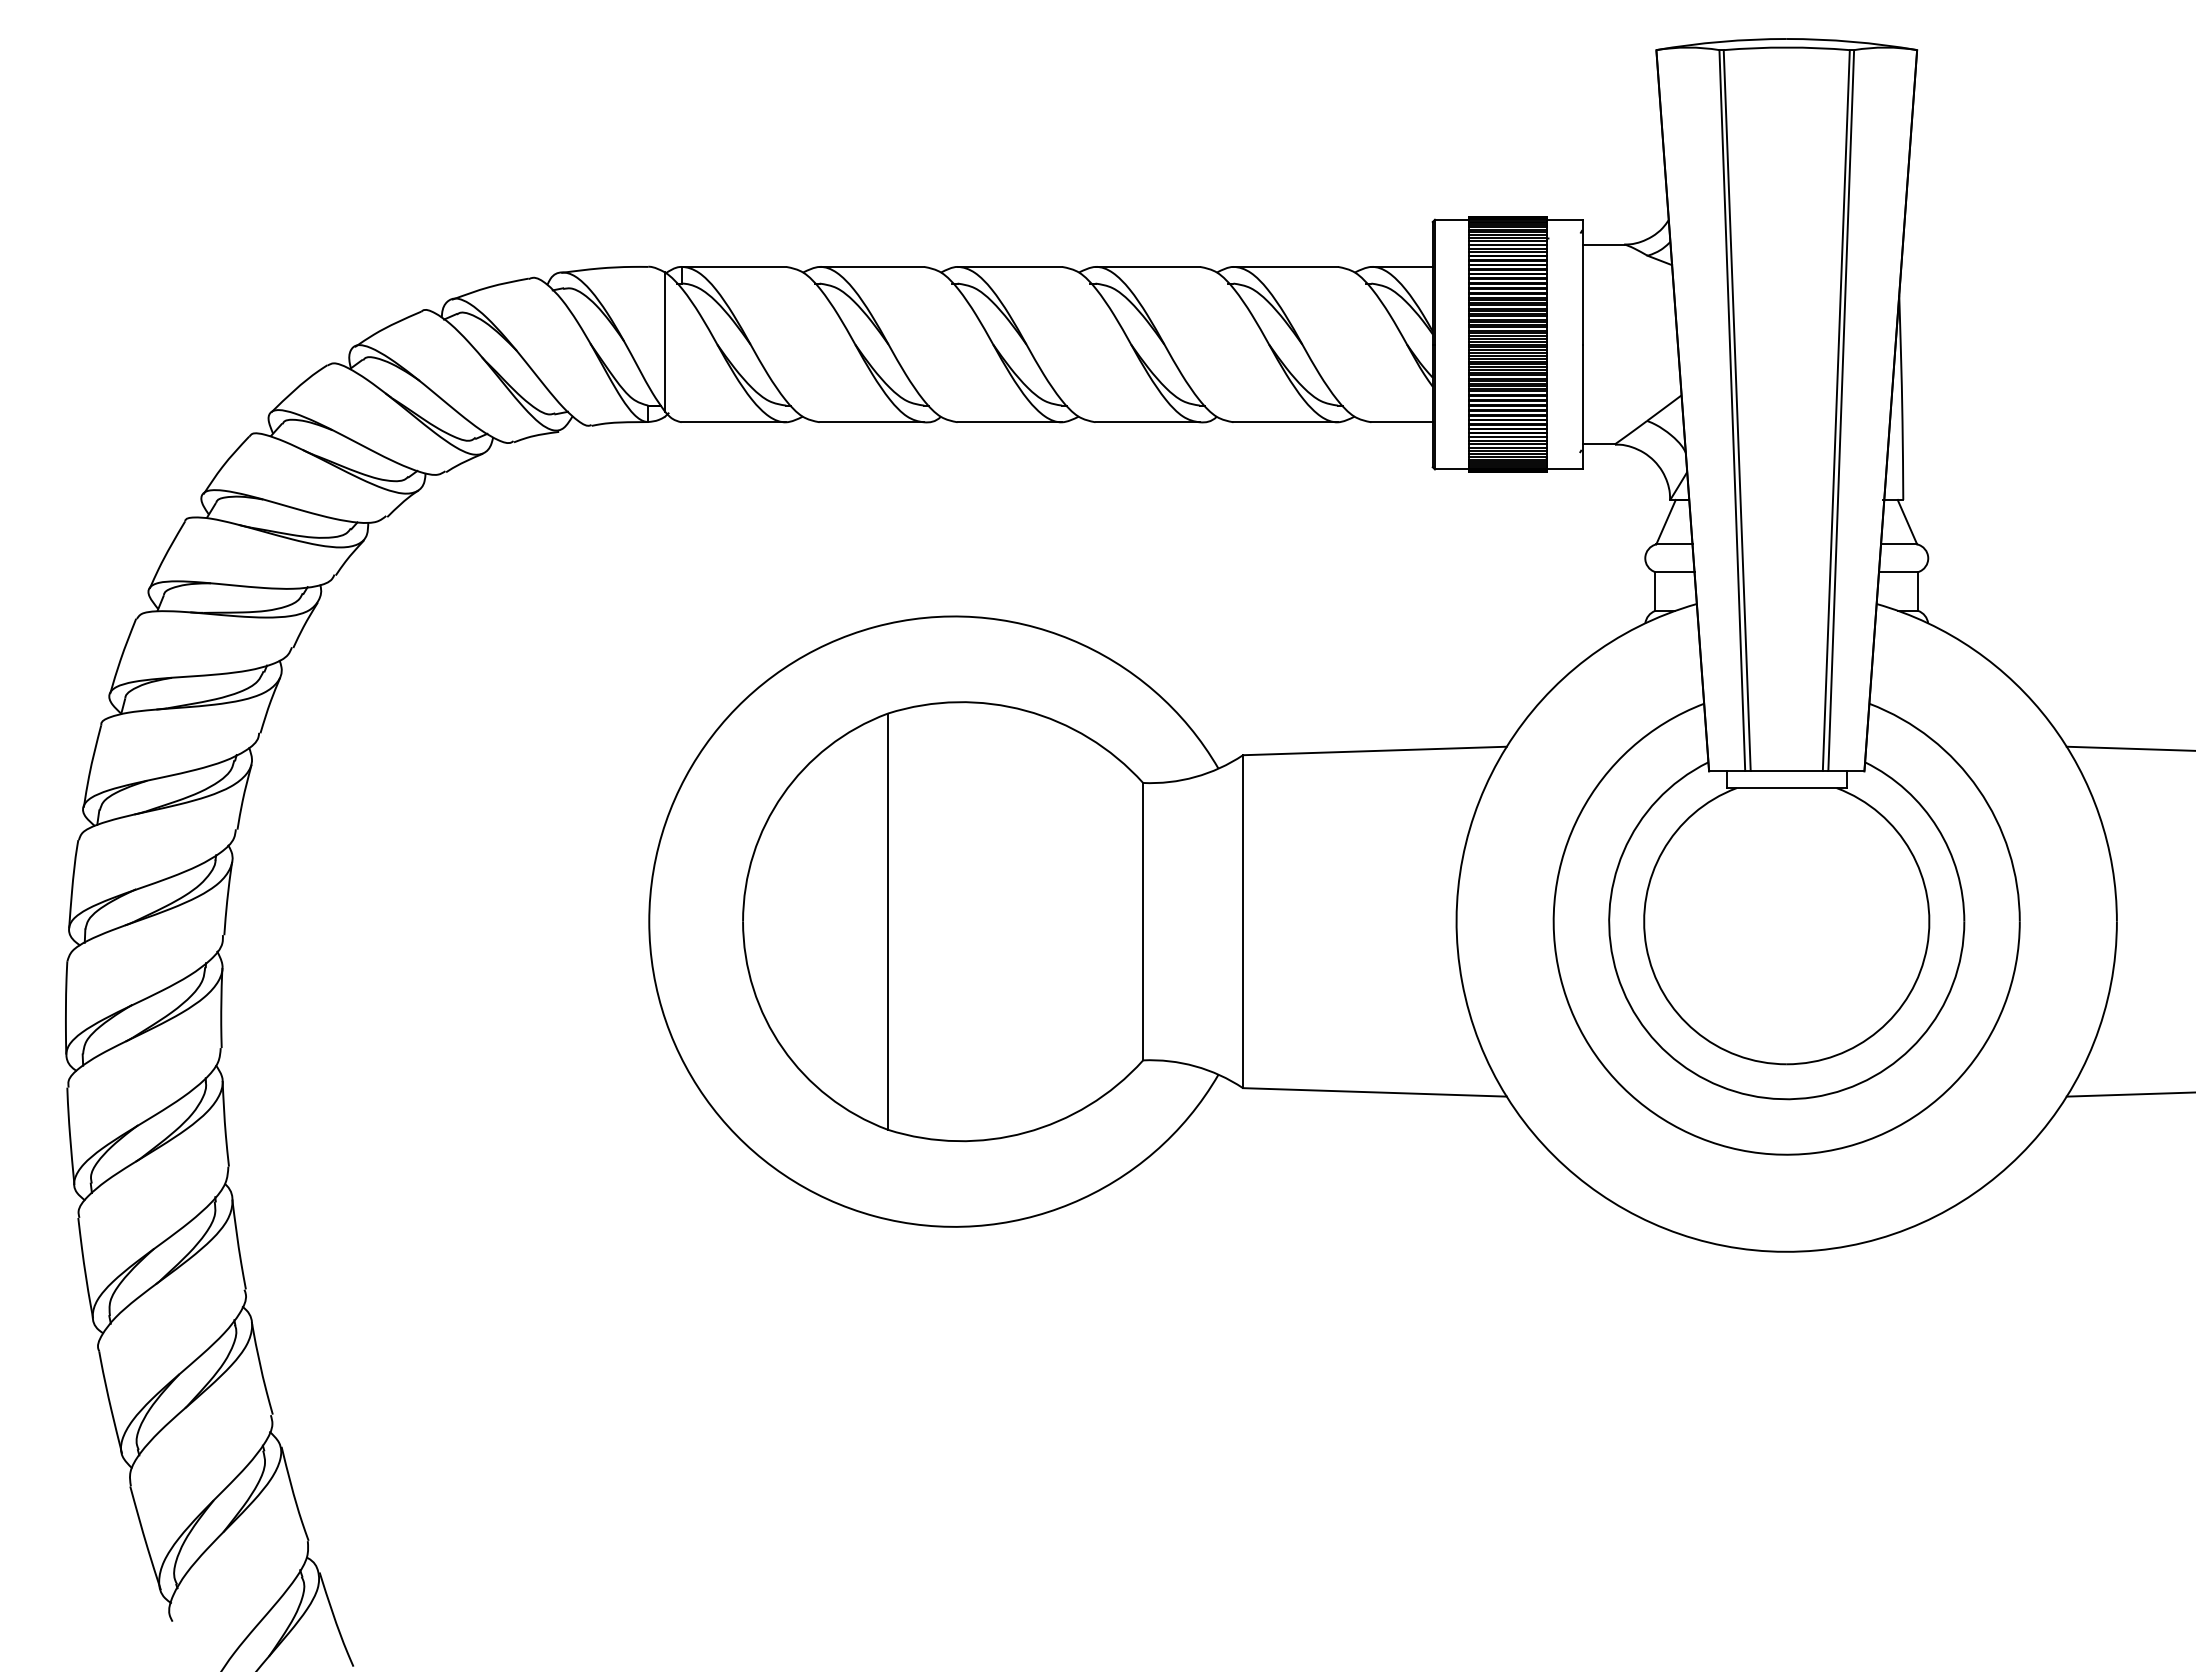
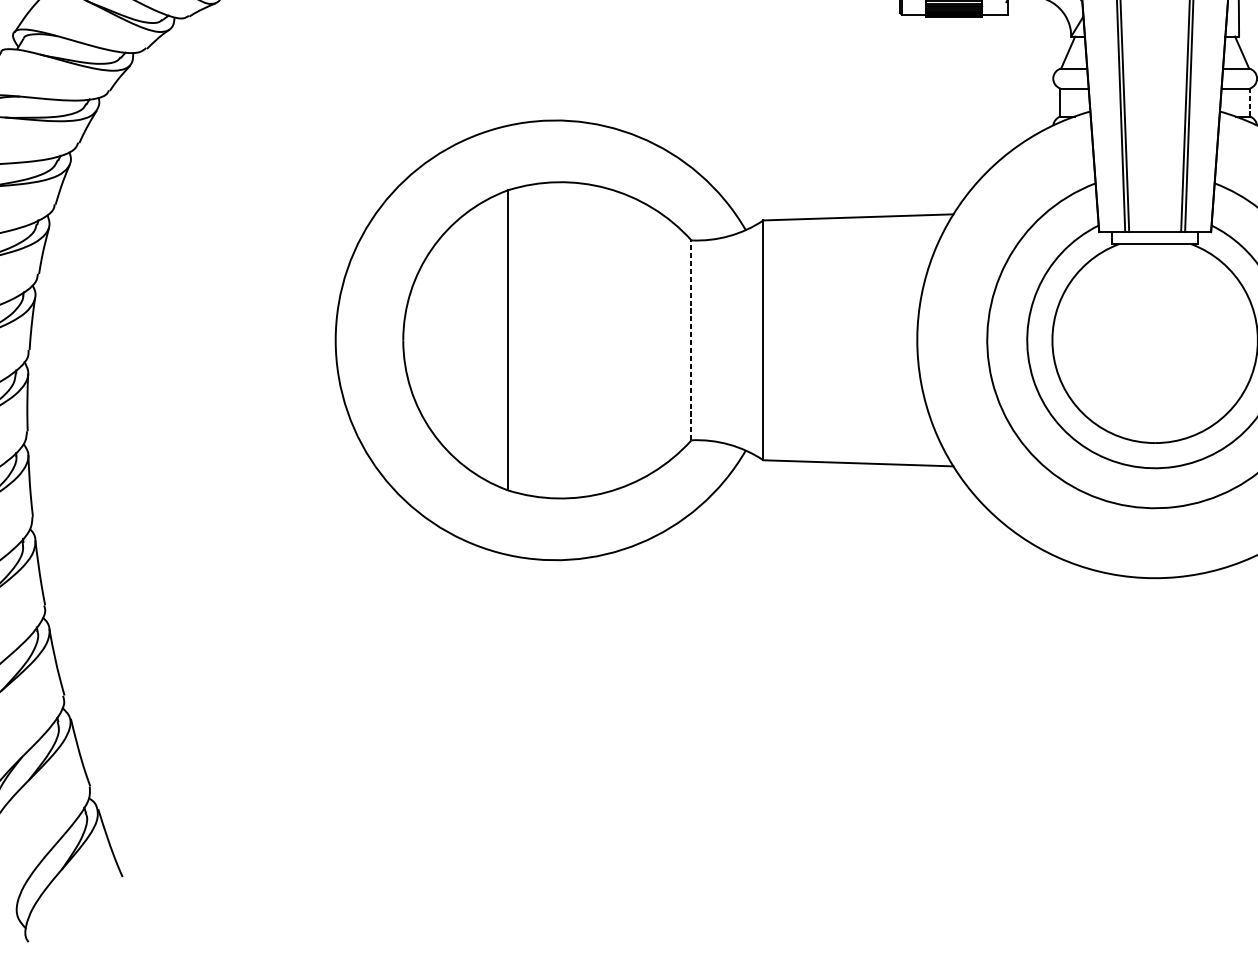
line: (1918, 591) -> (1250, 102), solid -> dashed
line: (1143, 921) -> (691, 340), solid -> dashed

